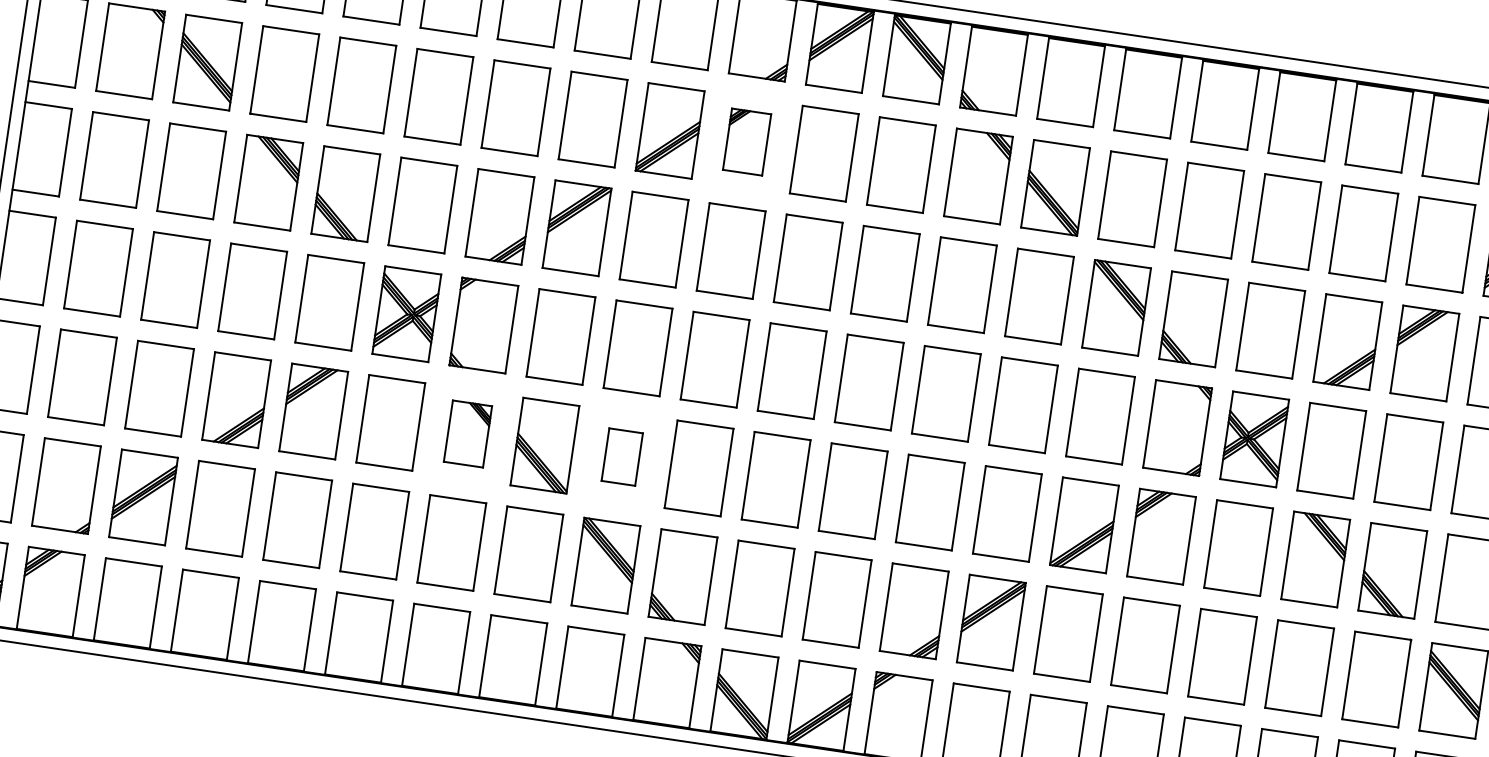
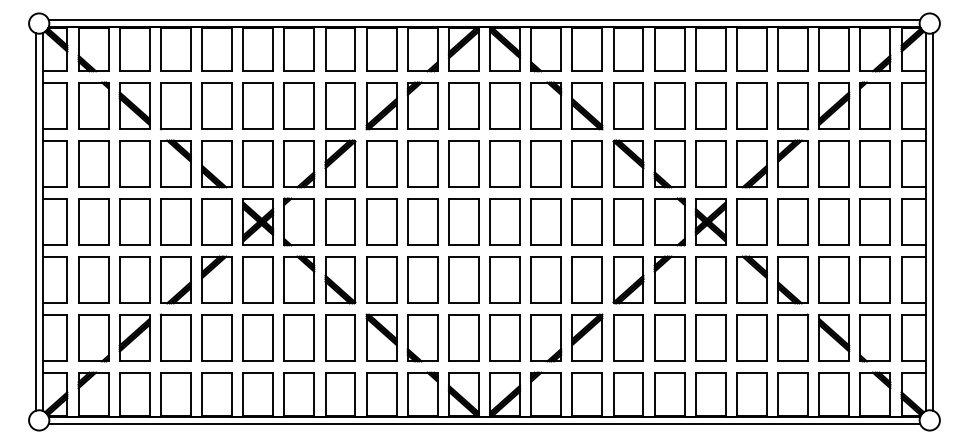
part: (746, 141) -> (422, 105), size x1.43
part: (468, 433) -> (299, 279), size x1.43
part: (621, 456) -> (381, 279), size x1.67

